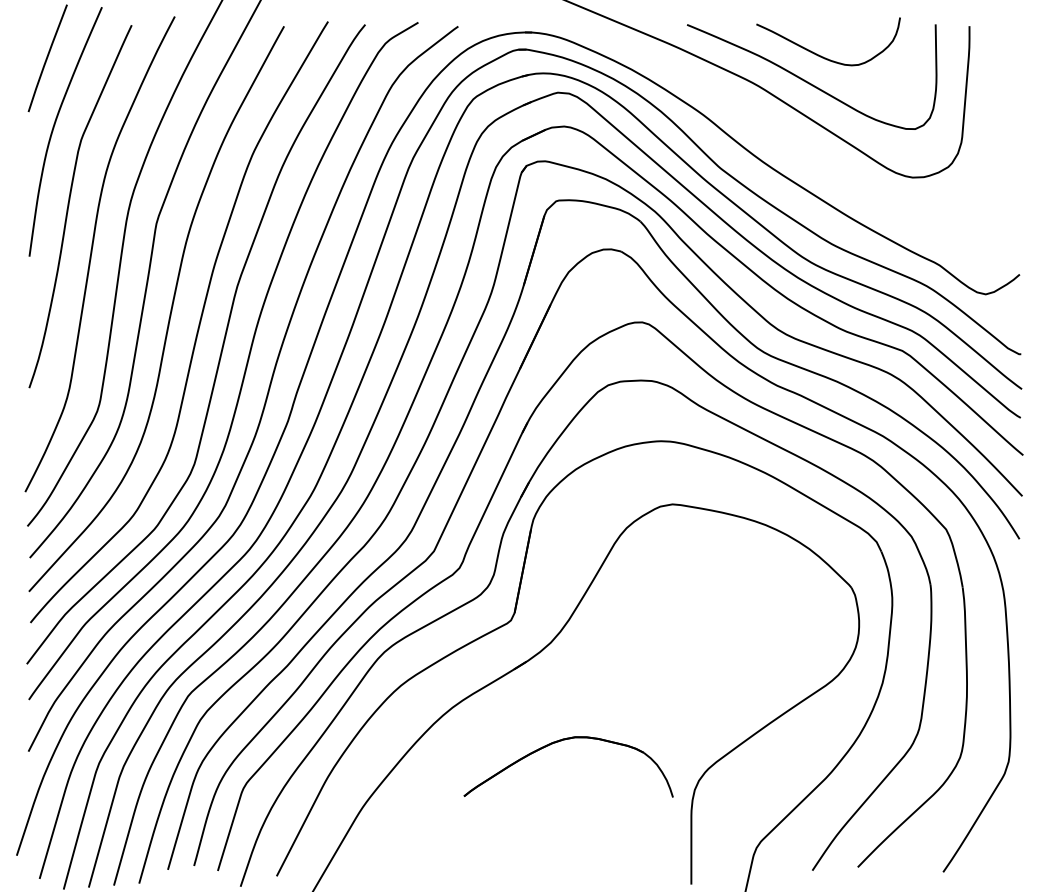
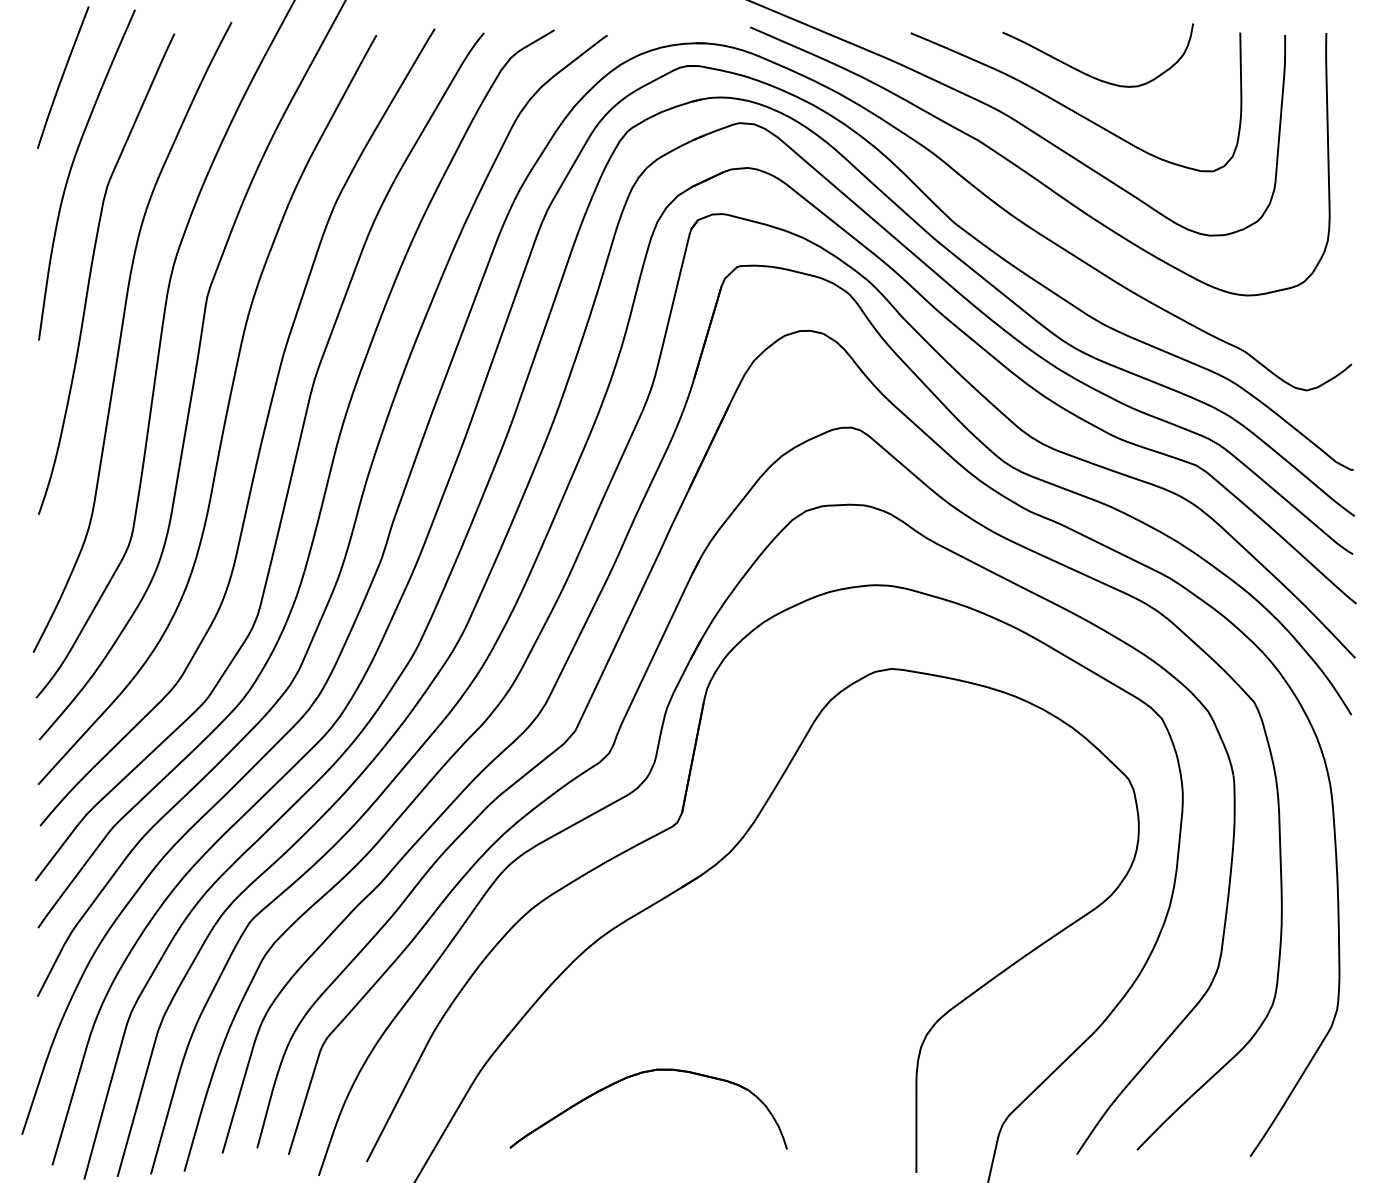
curve: (778, 131) -> (1031, 174), added
part: (560, 741) -> (637, 1075), moved

